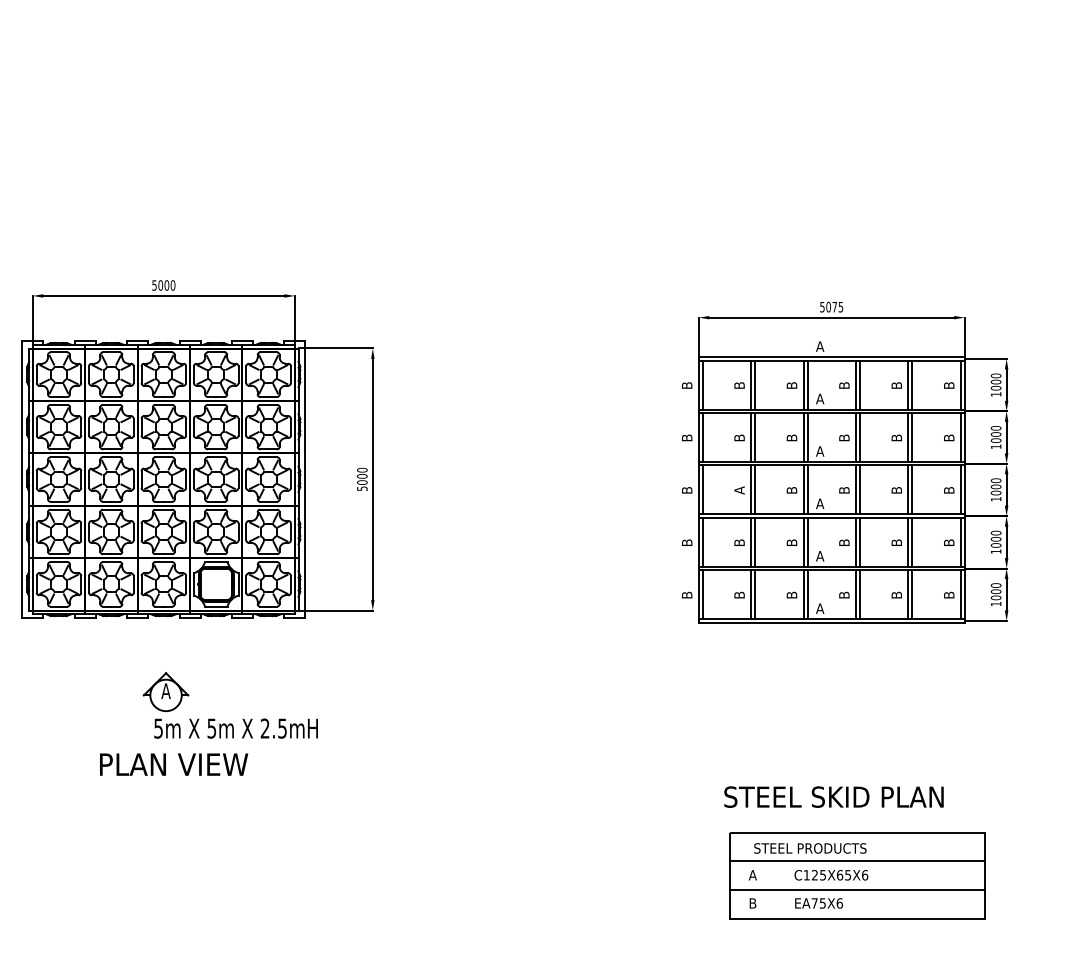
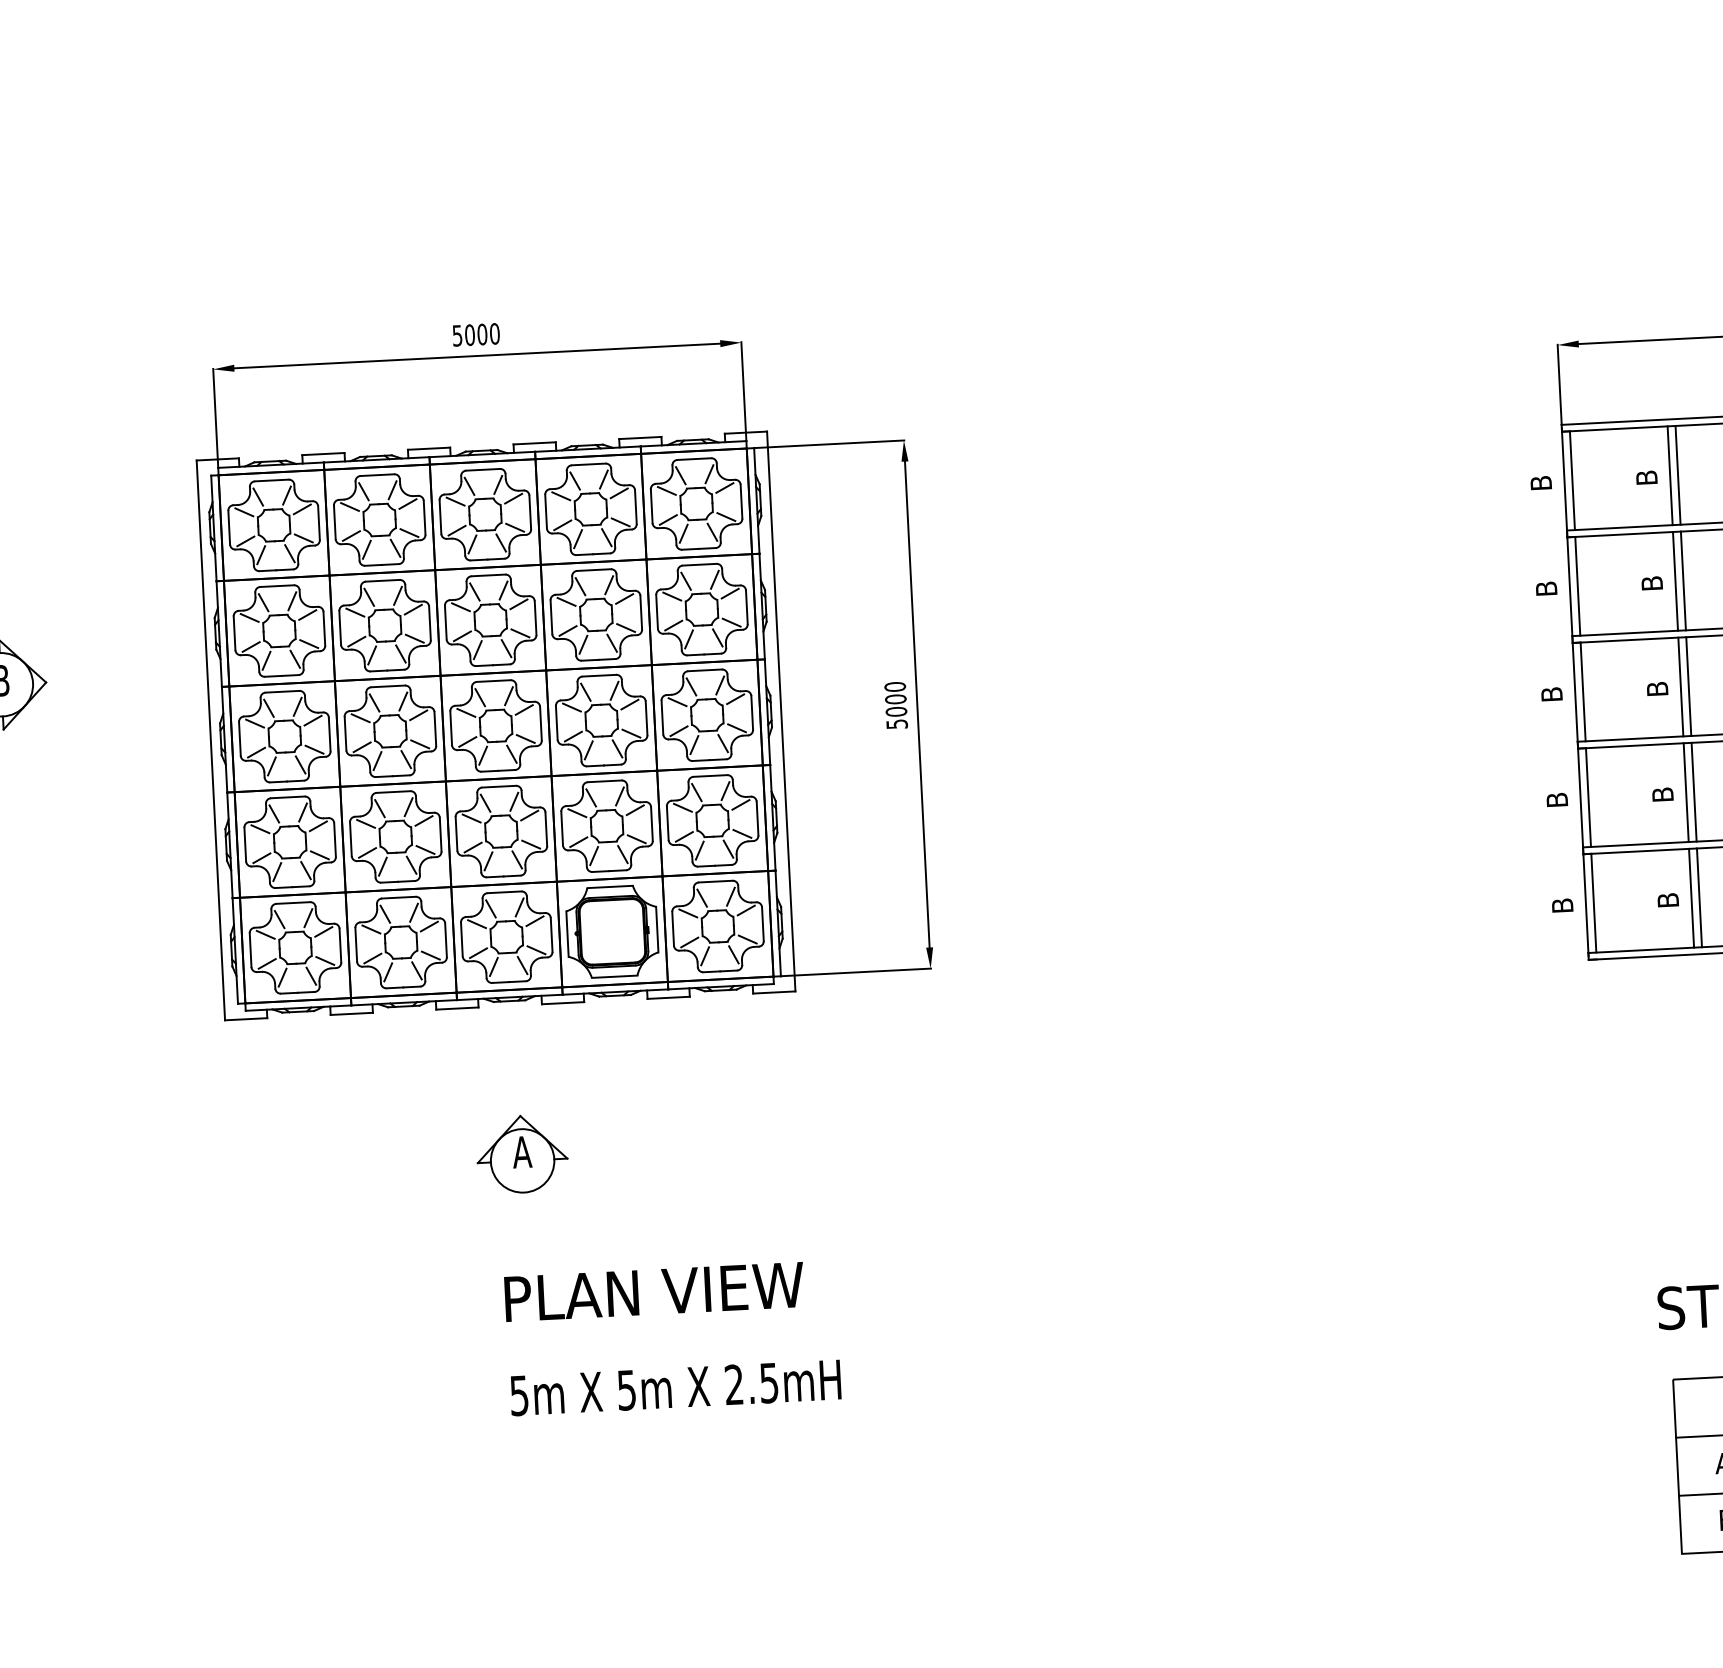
text: (739, 490) -> (1657, 689), A -> B
text: (235, 728) -> (674, 1387), moved
text: (174, 764) -> (655, 1291), moved

